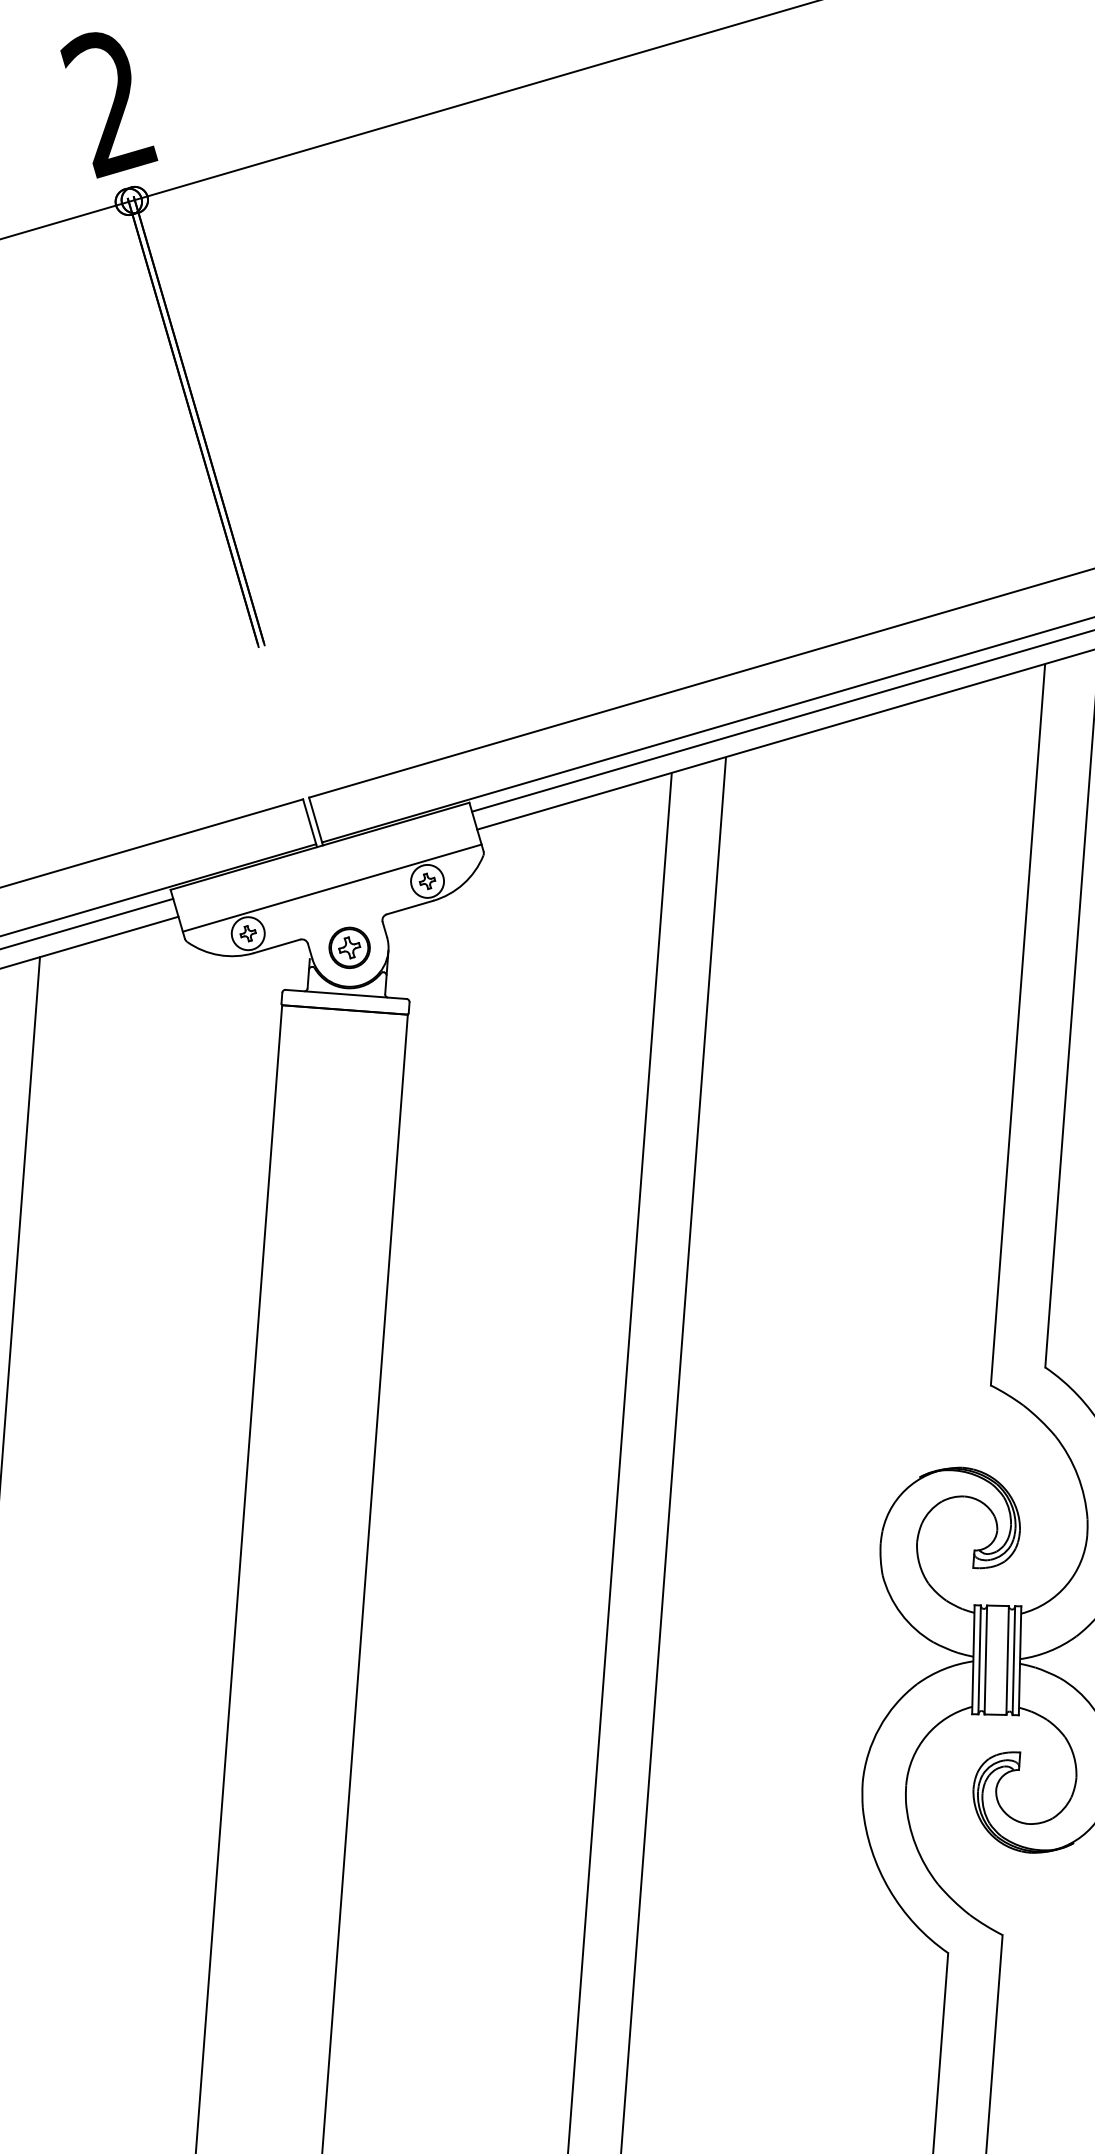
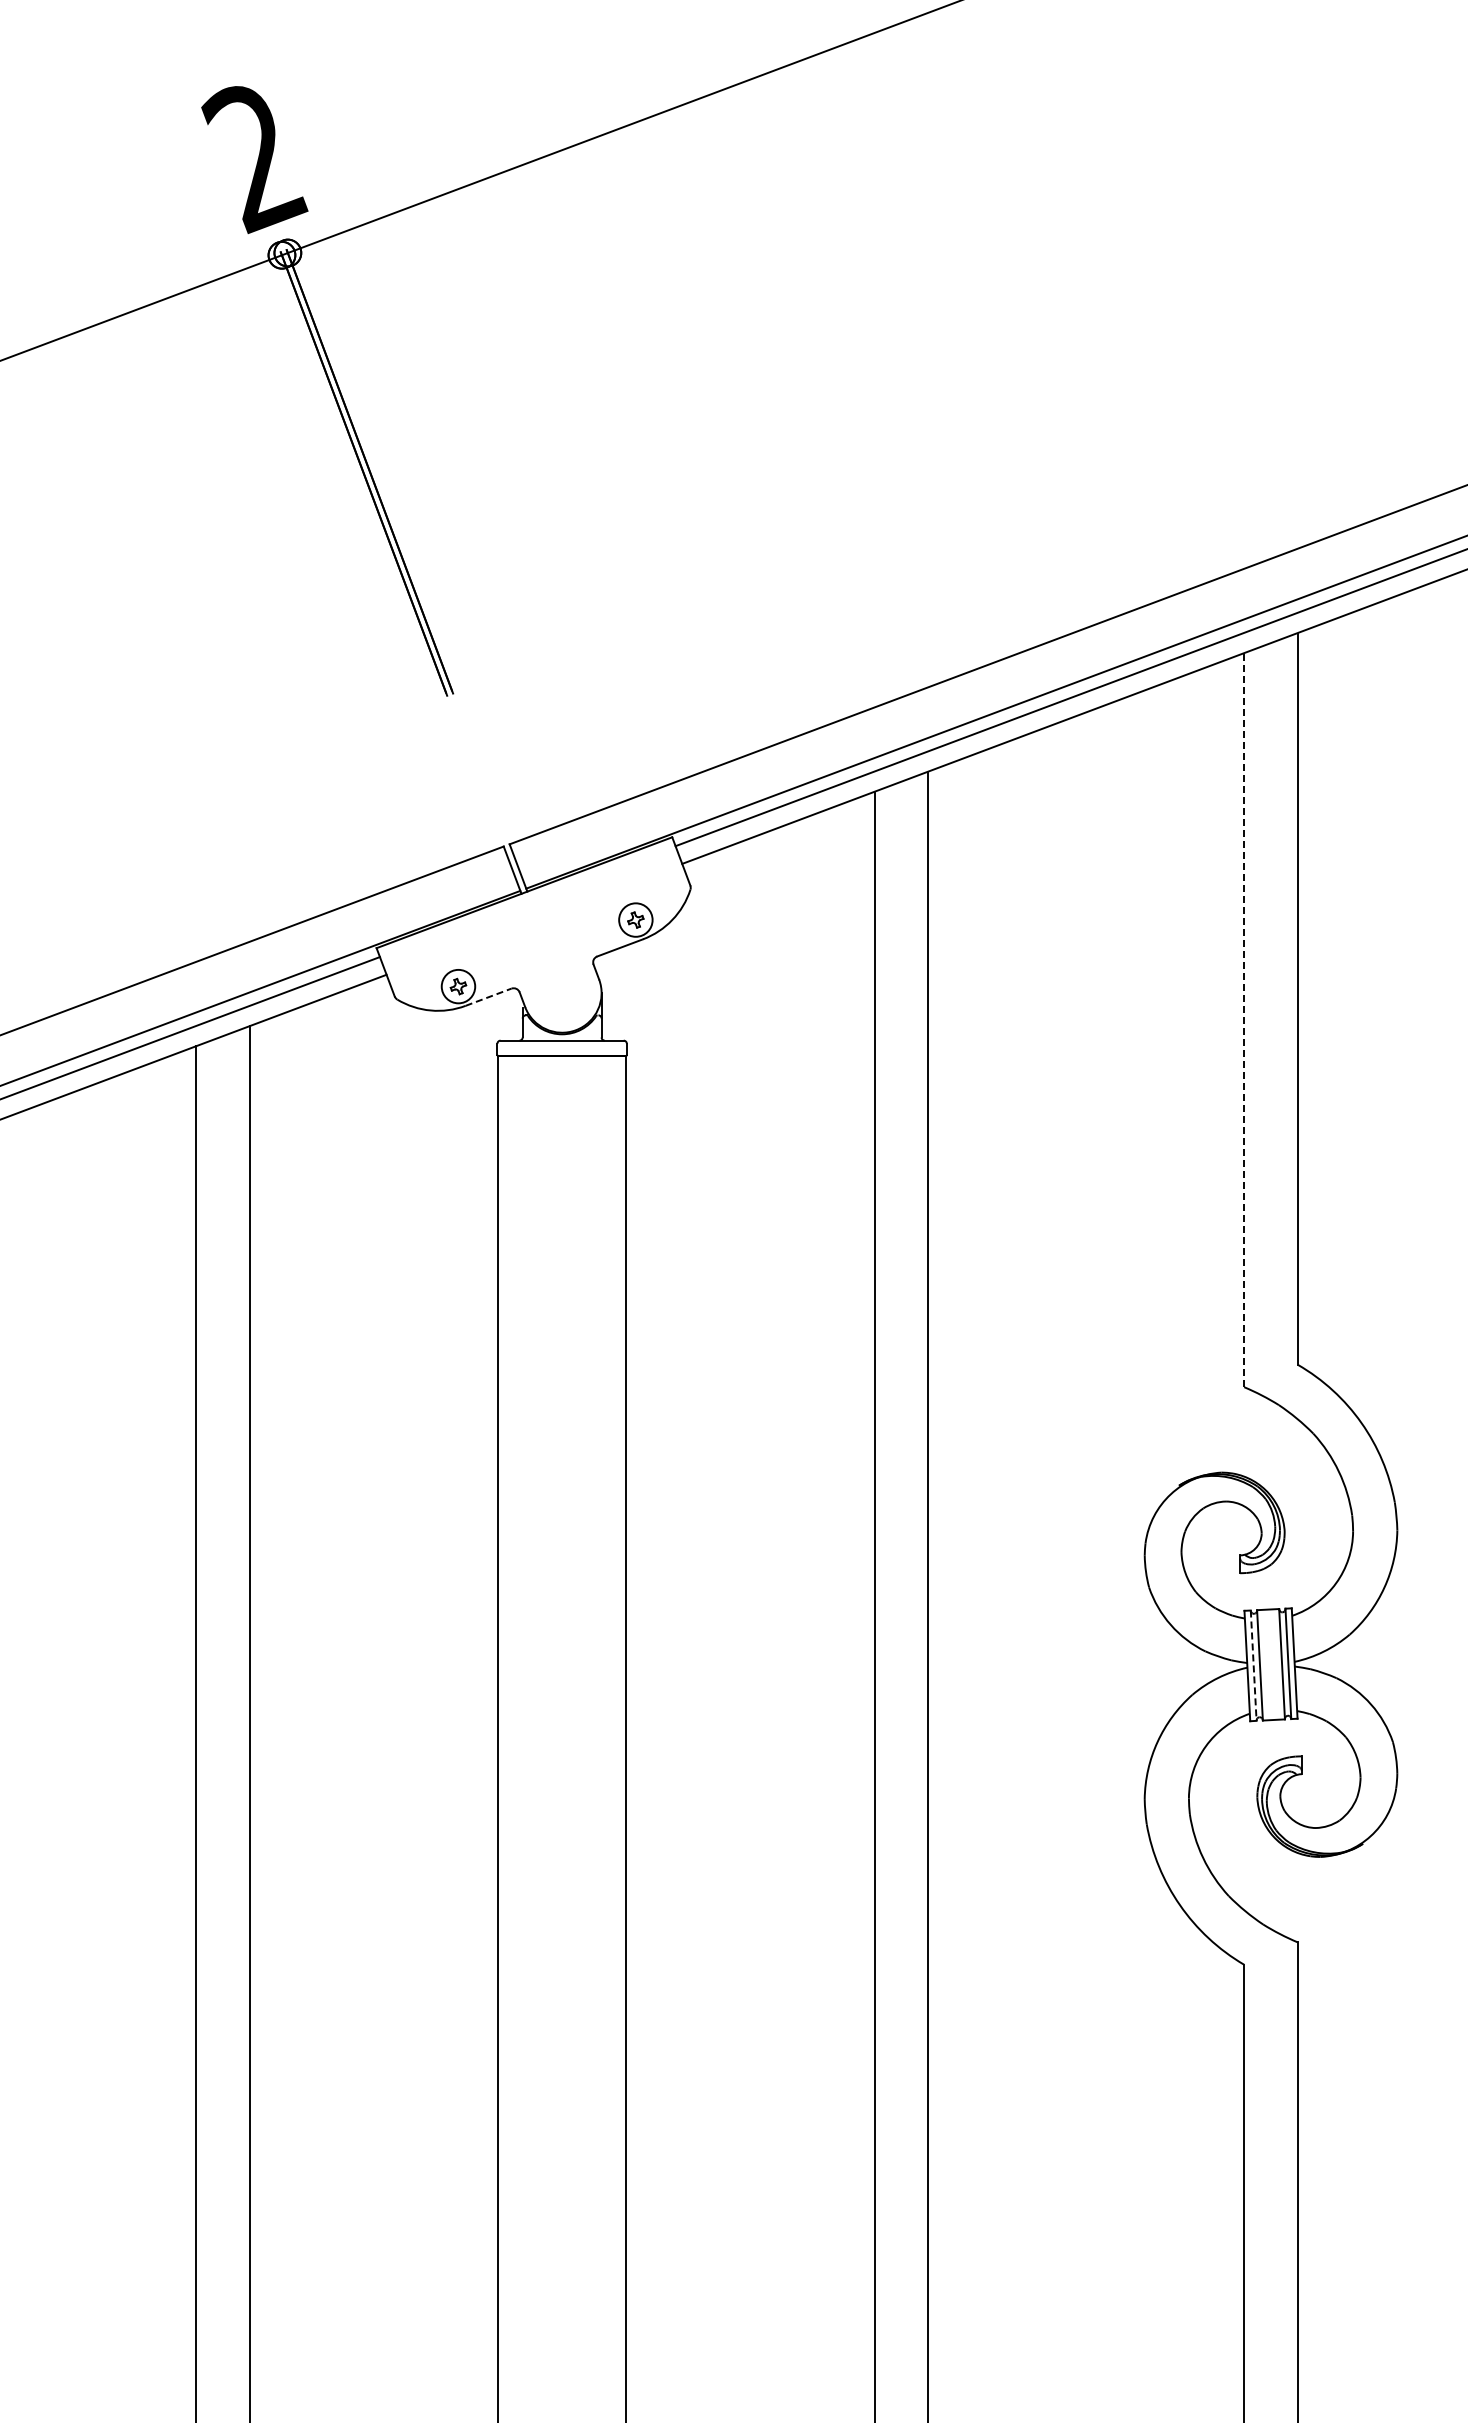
line: (331, 887) -> (539, 933), removed
line: (277, 946) -> (489, 997), solid -> dashed
part: (349, 947) -> (561, 992), removed
line: (1018, 1025) -> (1244, 1020), solid -> dashed
line: (979, 1660) -> (1253, 1666), solid -> dashed

